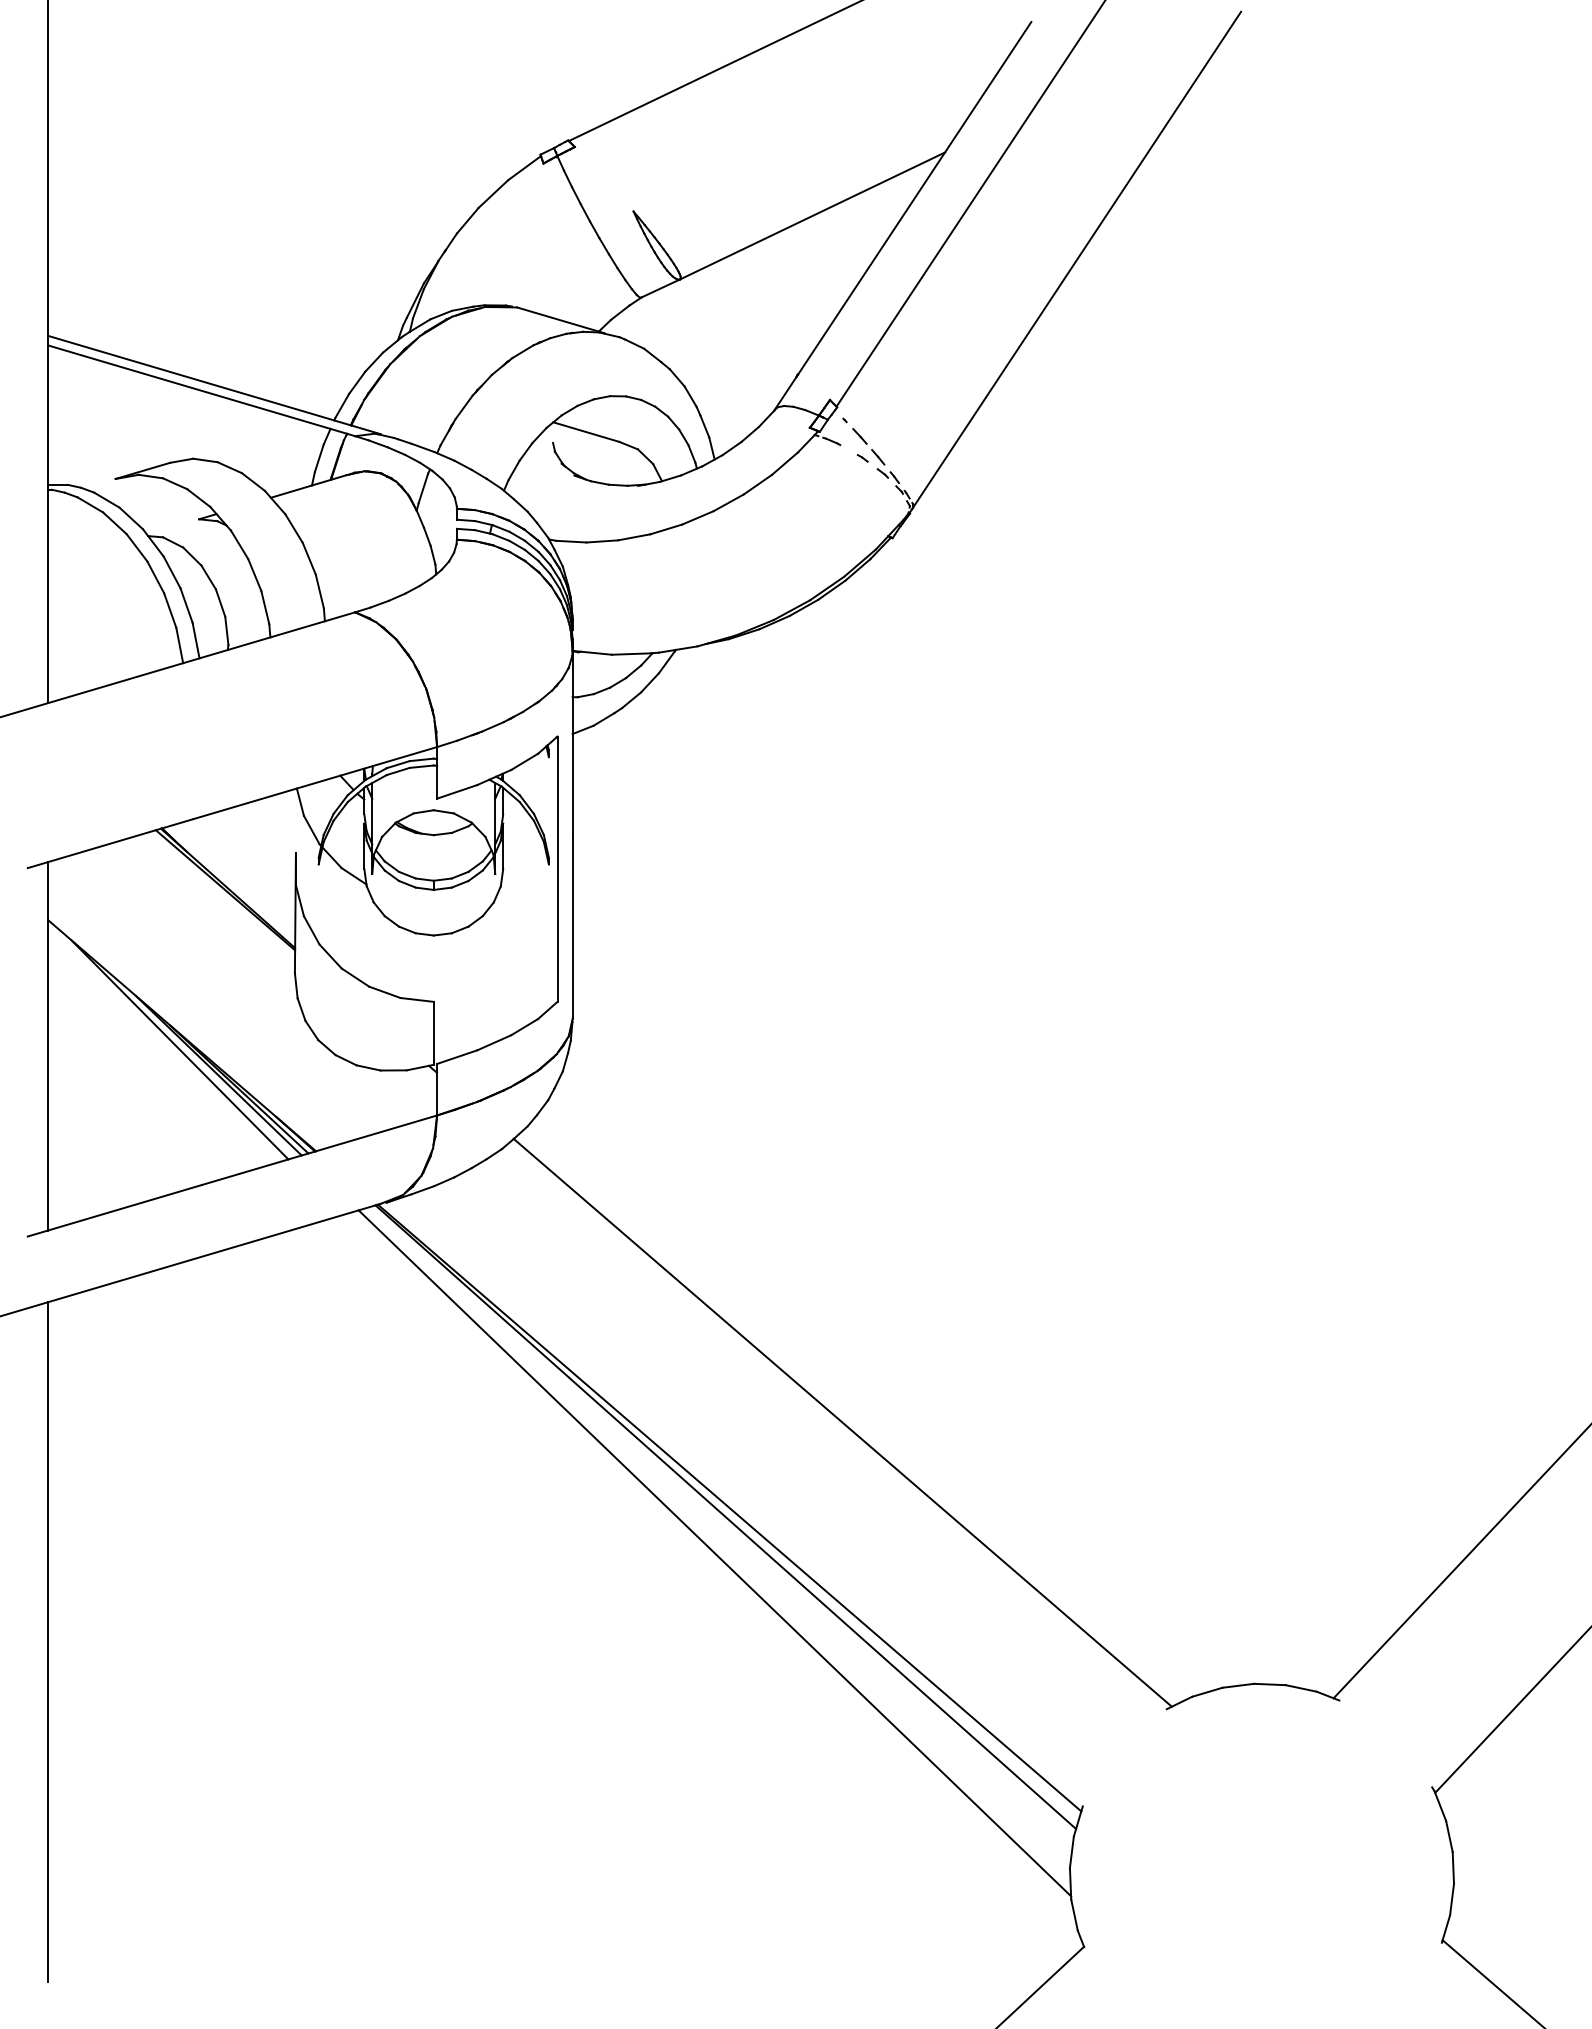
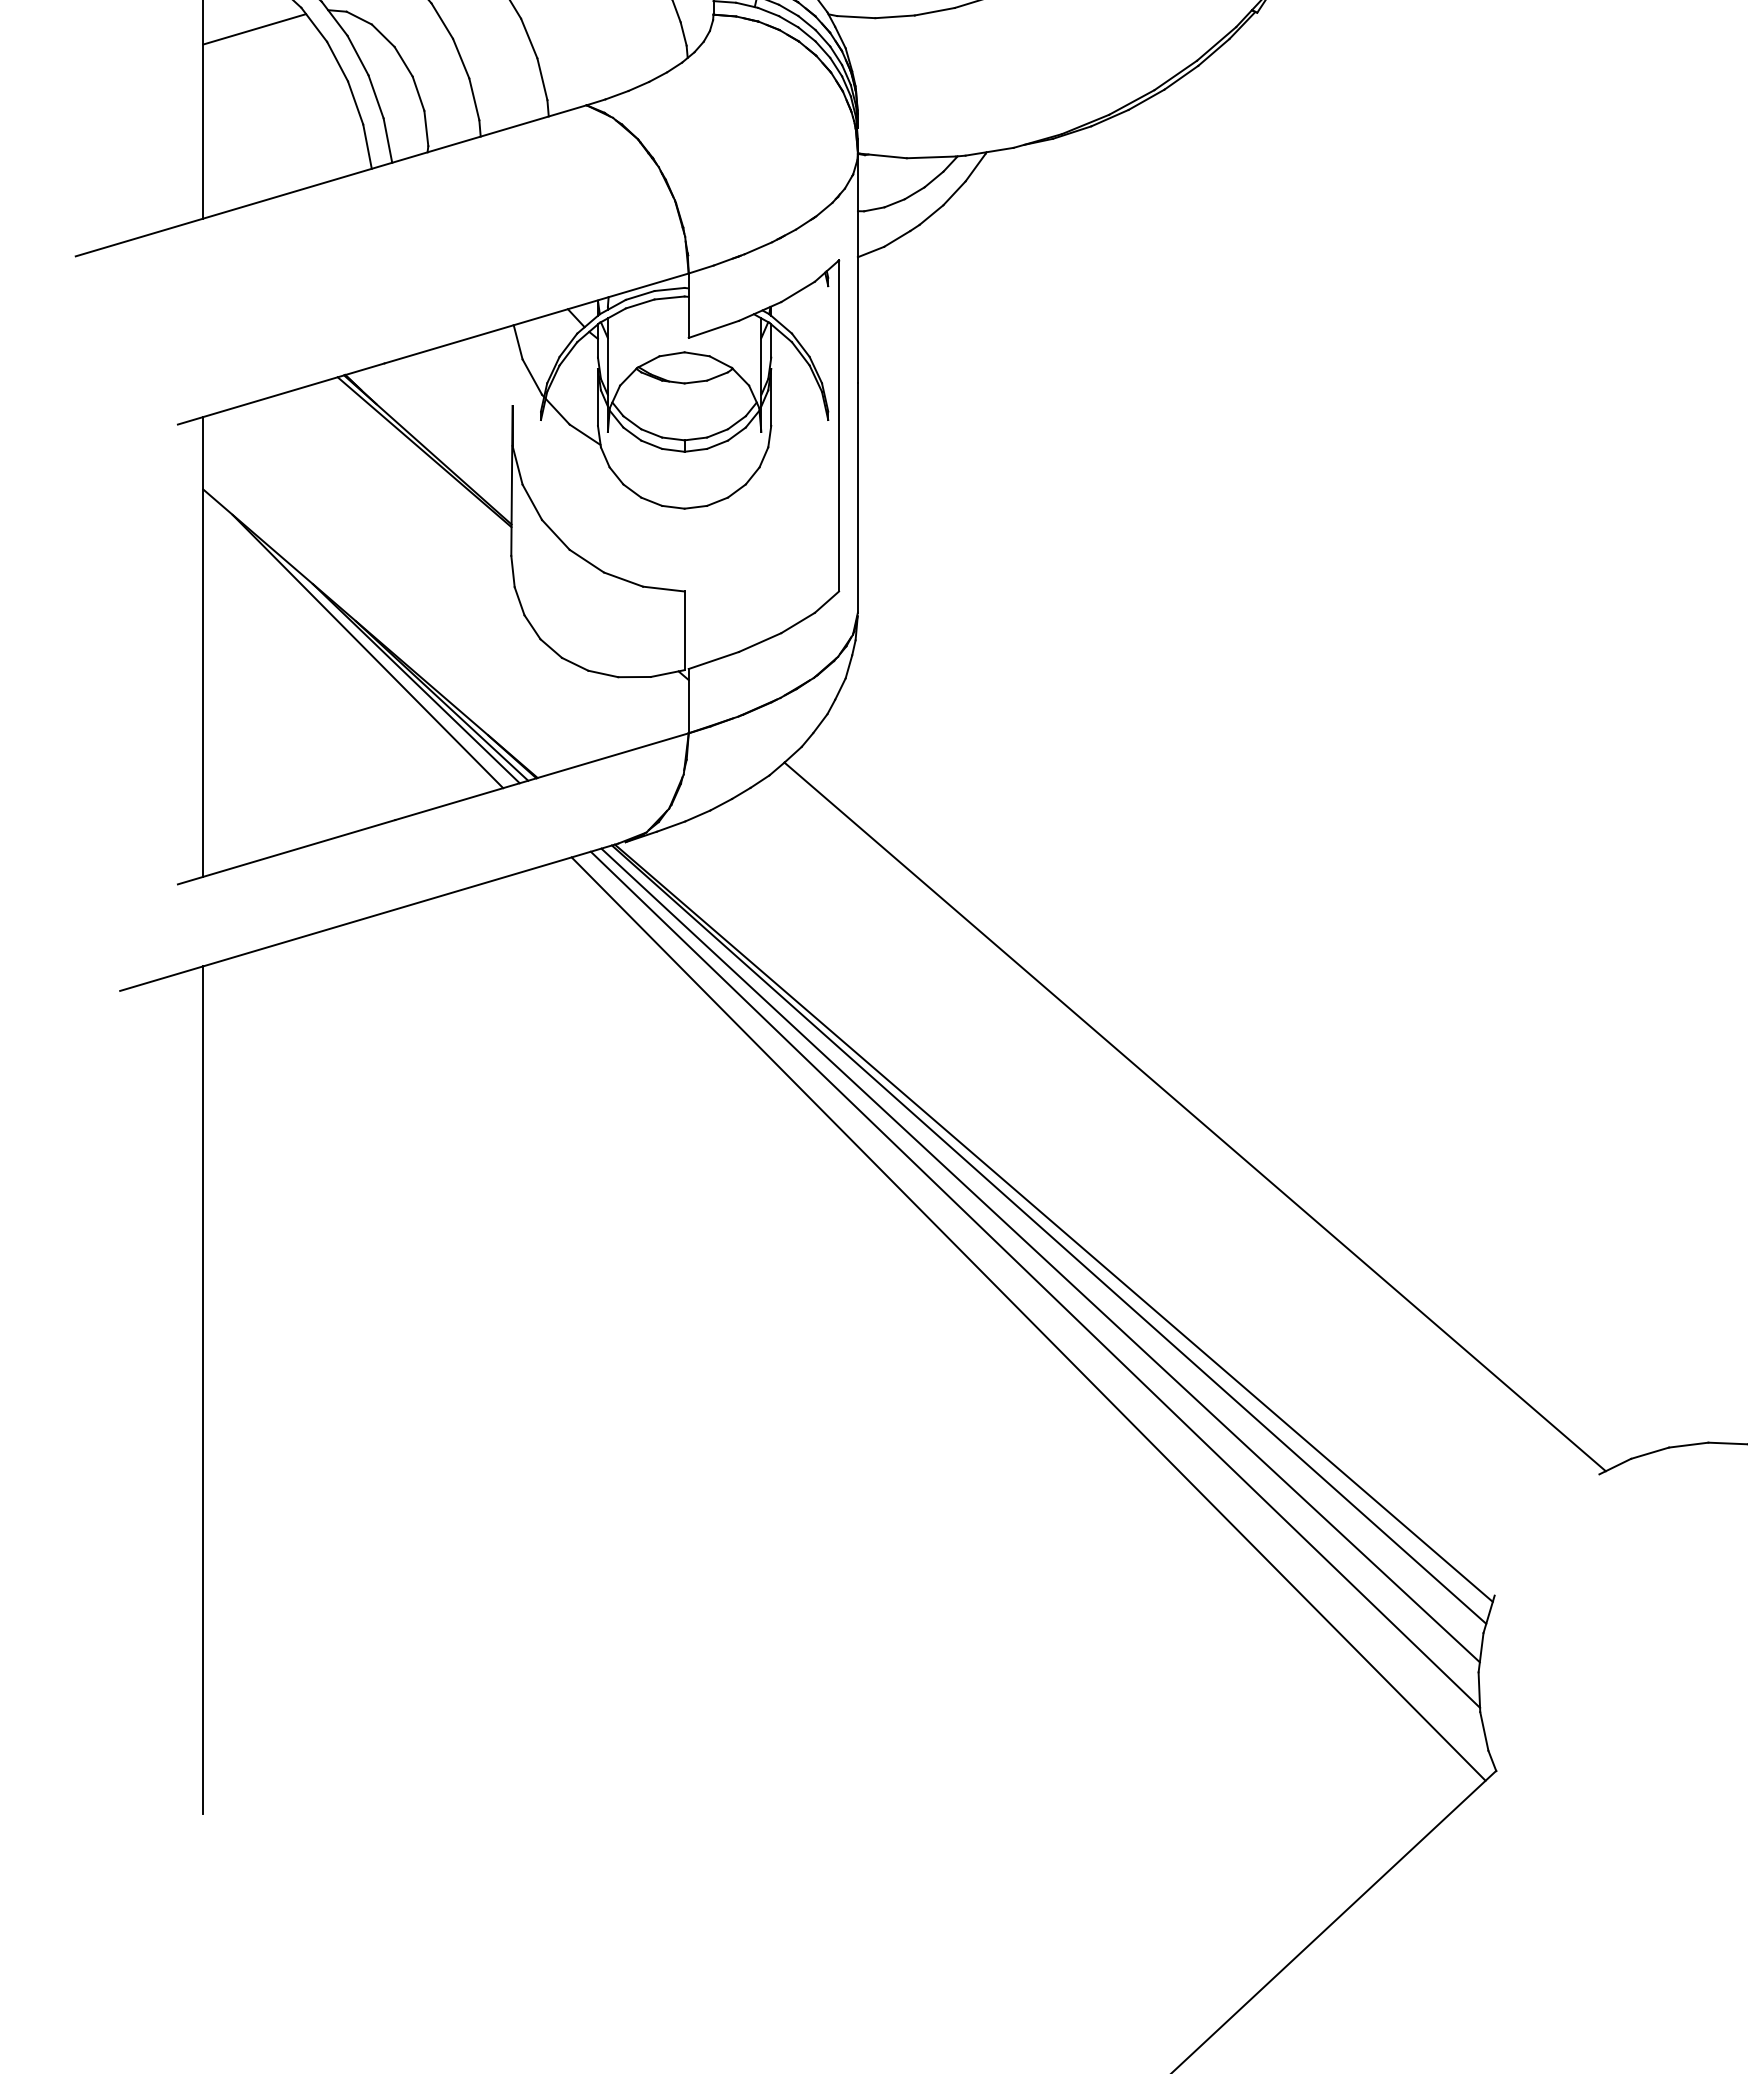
line: (89, 551) -> (254, 29), added
line: (718, 1533) -> (1039, 1255), added
line: (709, 1584) -> (1028, 1318), added

